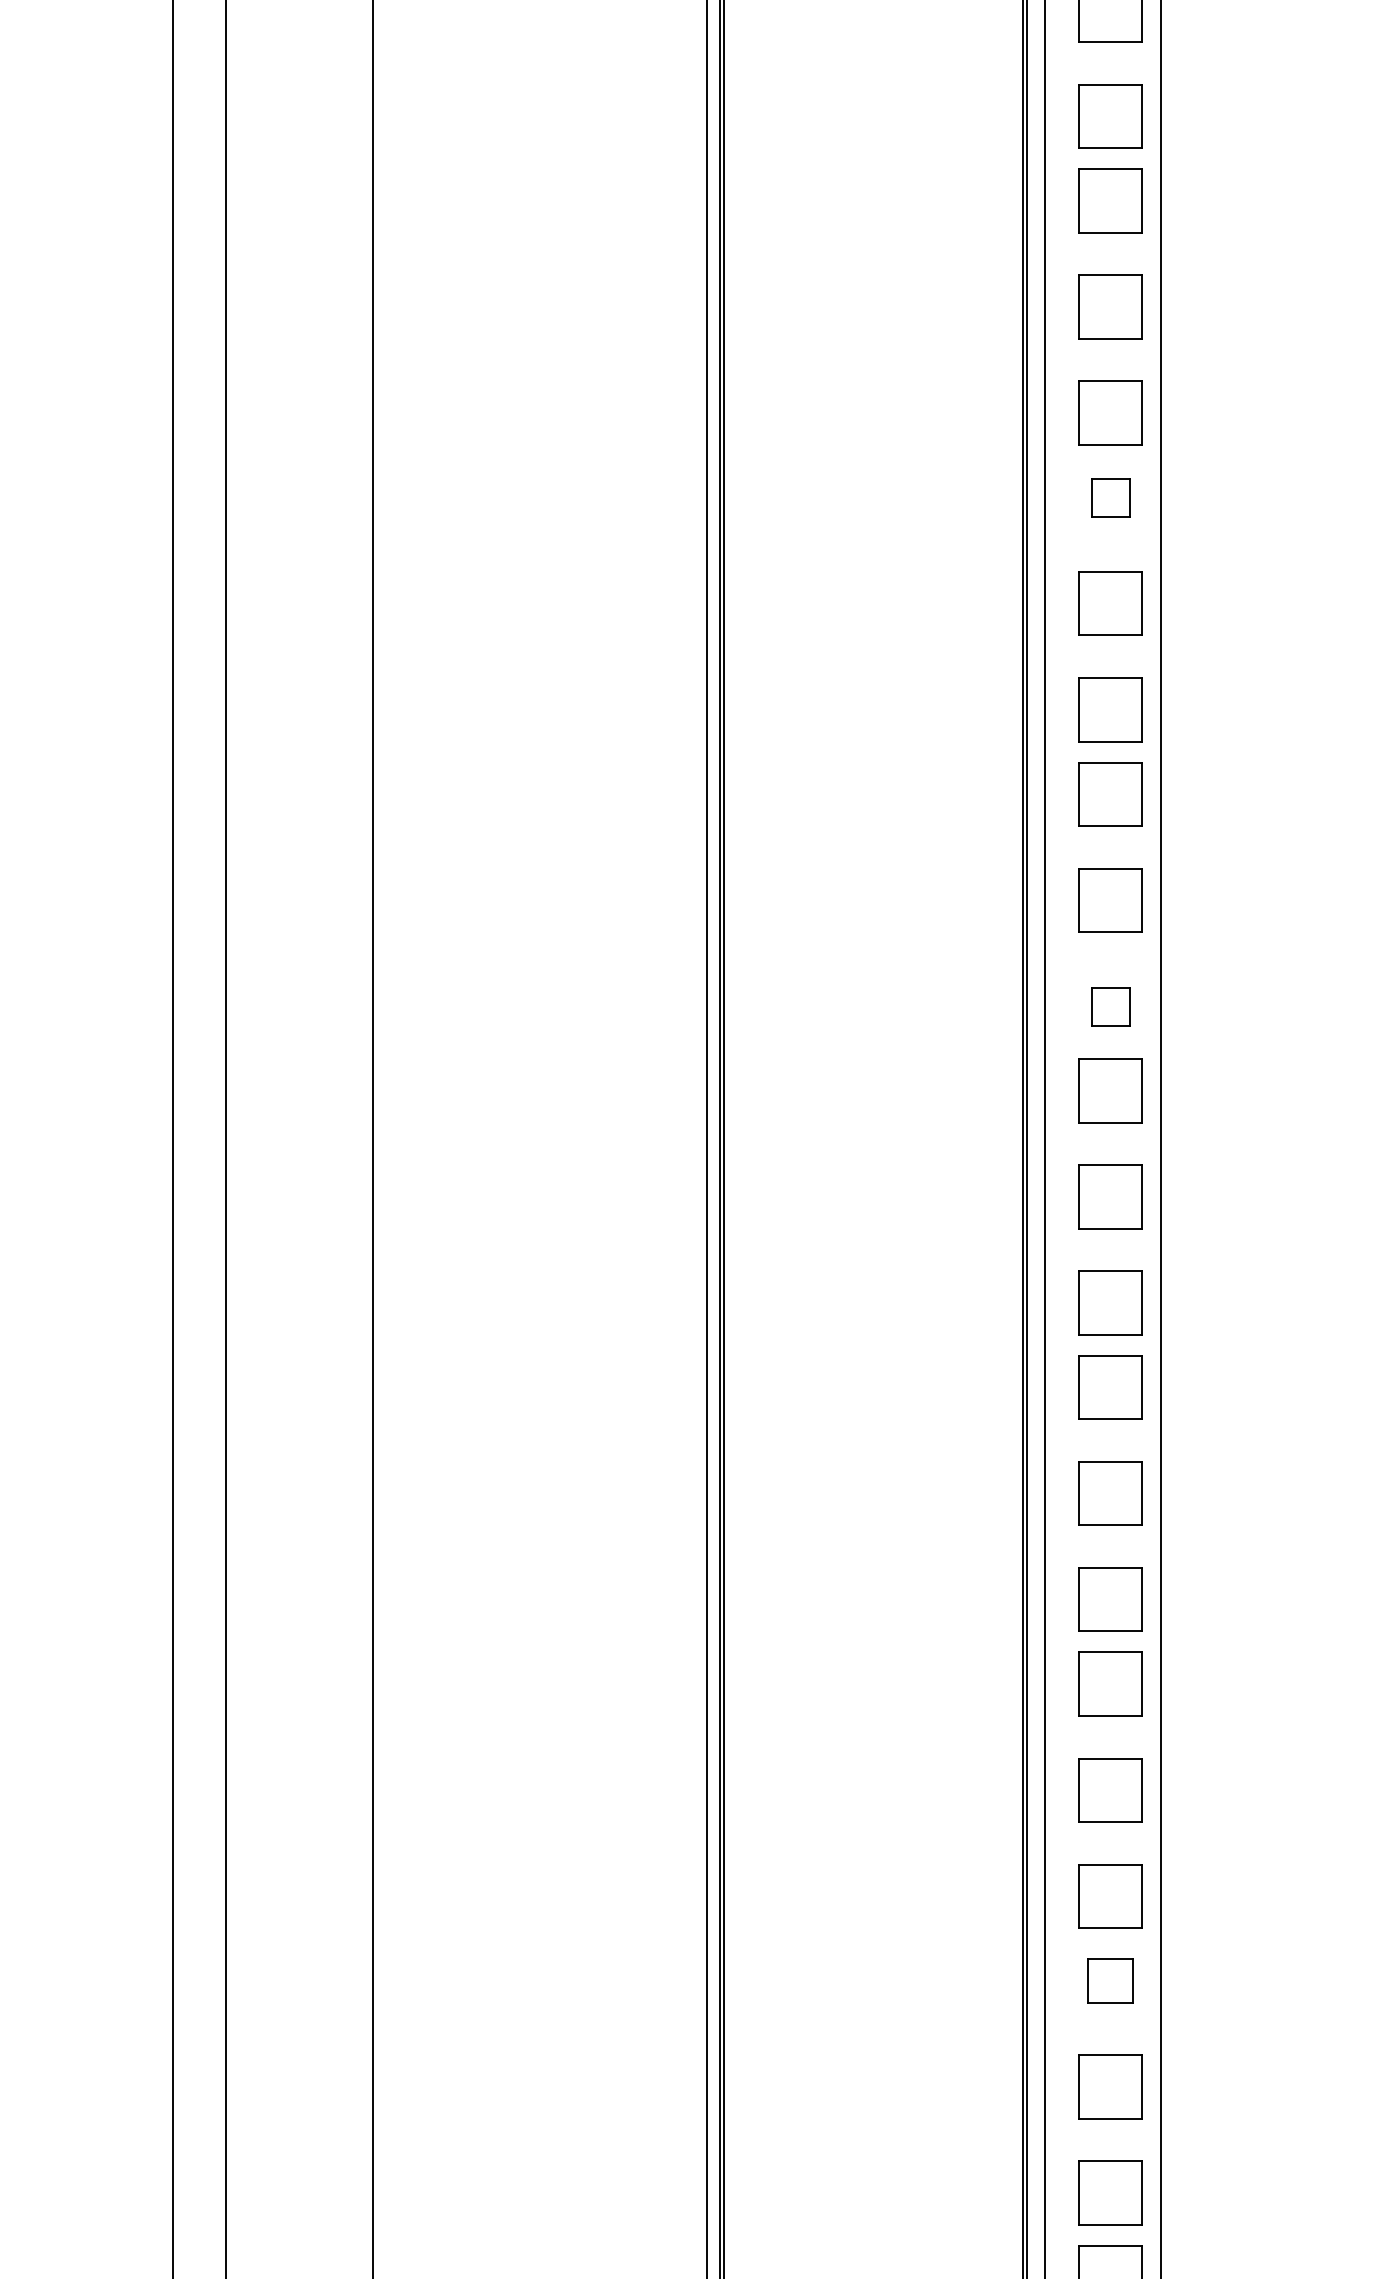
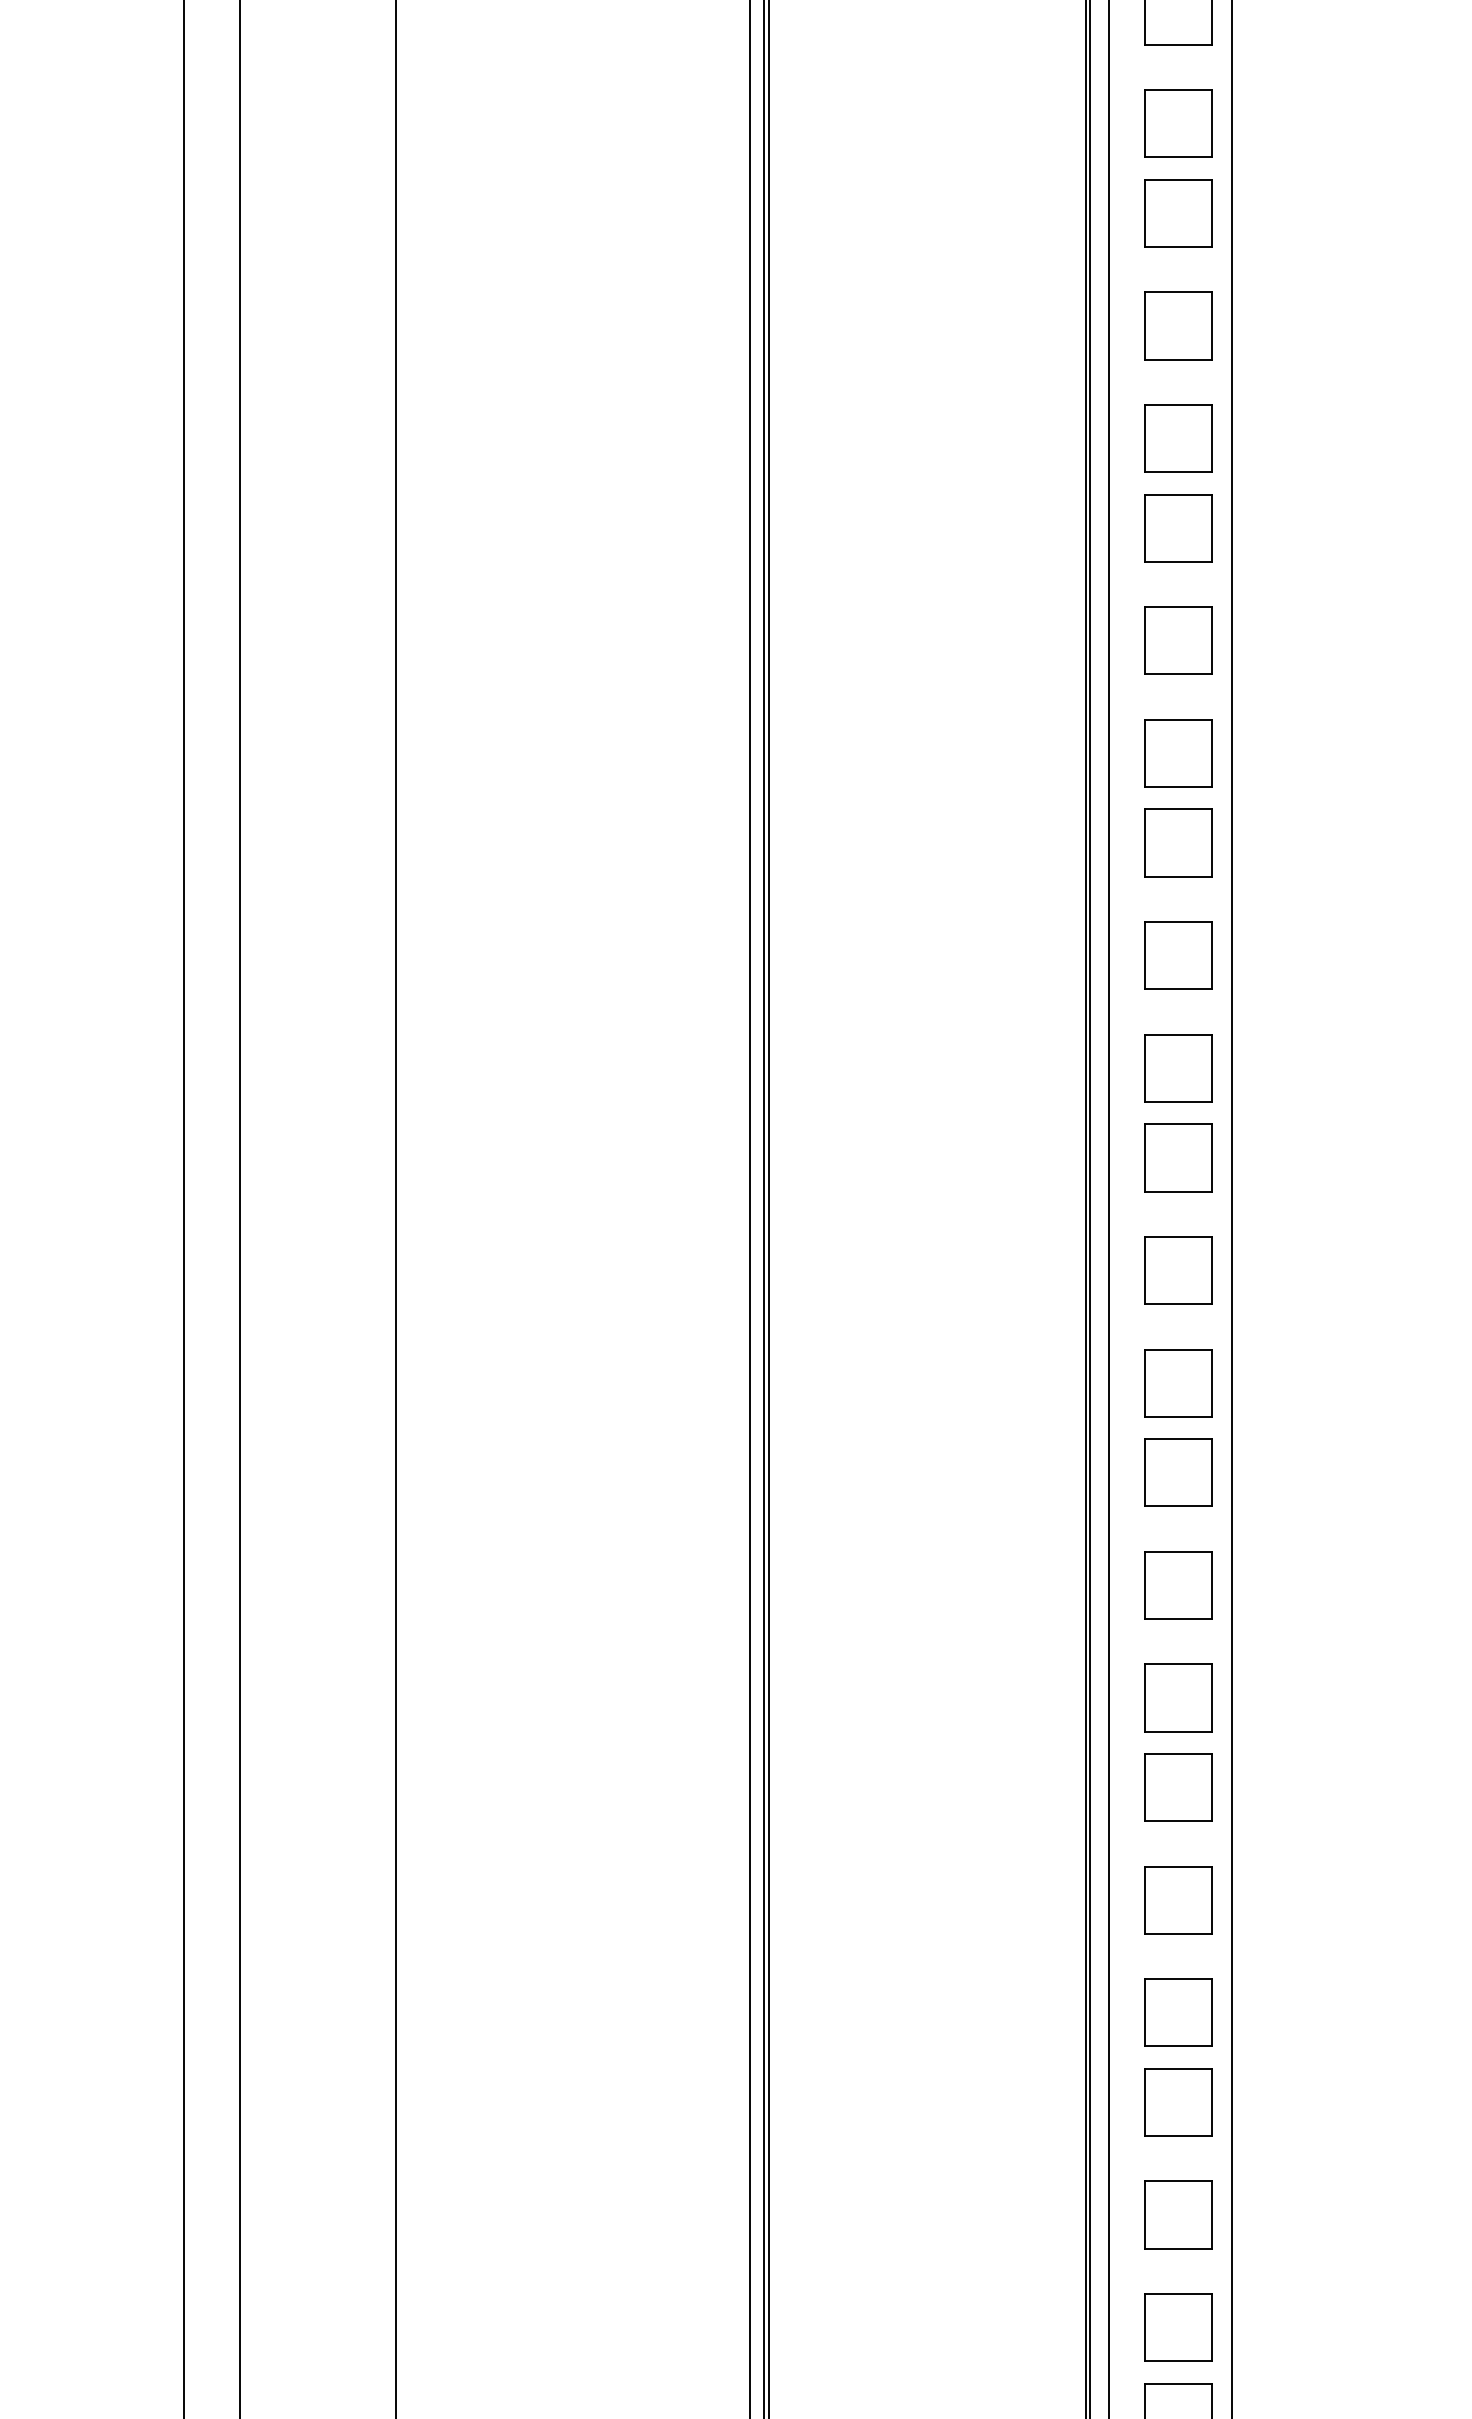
part: (1110, 497) -> (1178, 528), size x1.67
part: (1110, 1006) -> (1178, 1068), size x1.67
part: (1110, 1980) -> (1178, 2102), size x1.43

